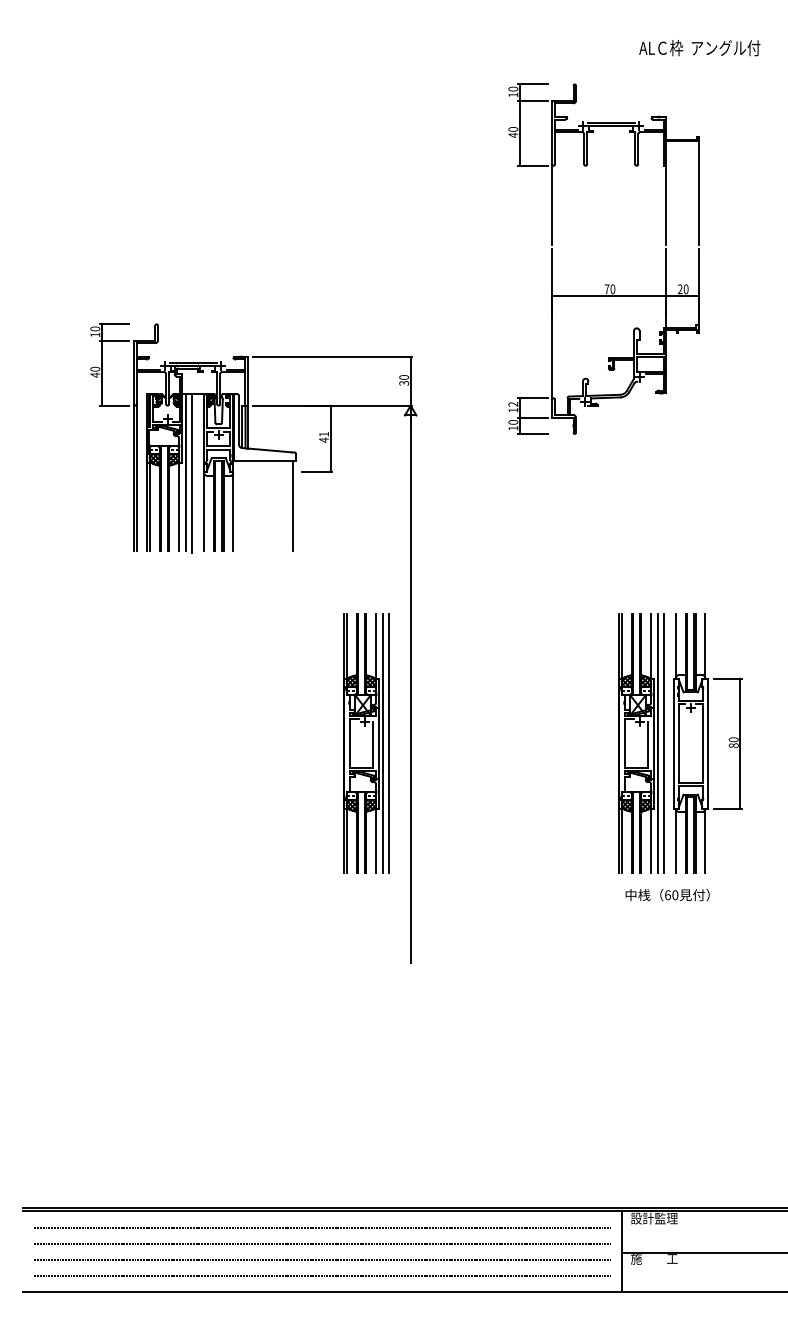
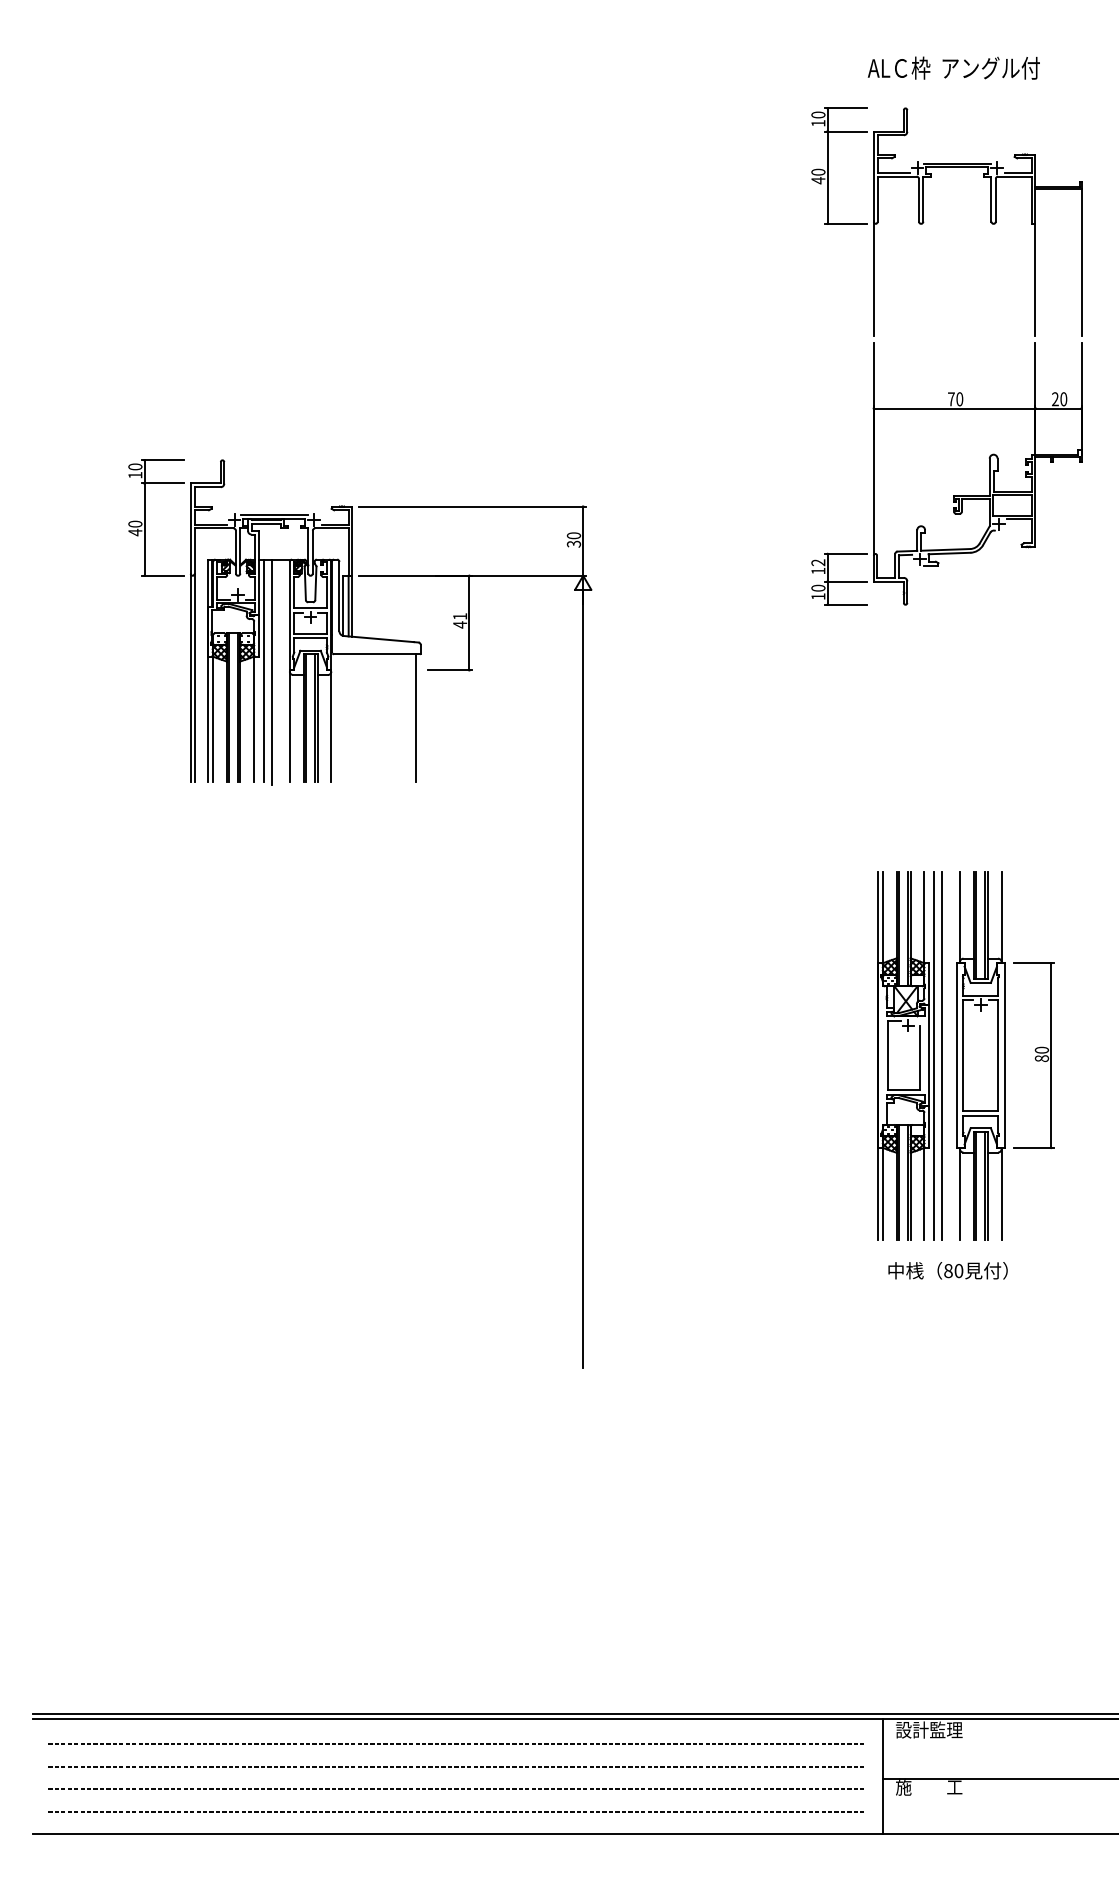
text: (699, 48) -> (953, 68), moved
part: (604, 284) -> (947, 392), moved
part: (366, 743) -> (520, 1055), removed
text: (667, 894) -> (947, 1269), 60 -> 80

